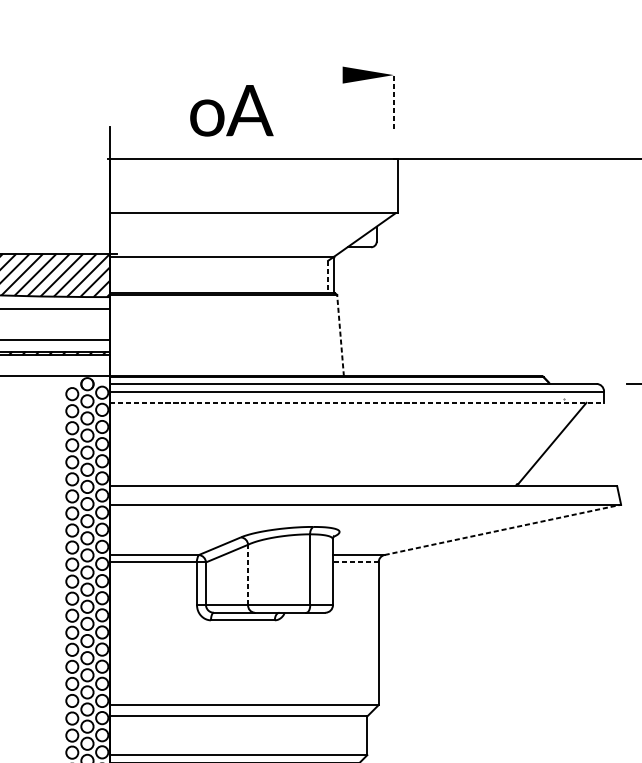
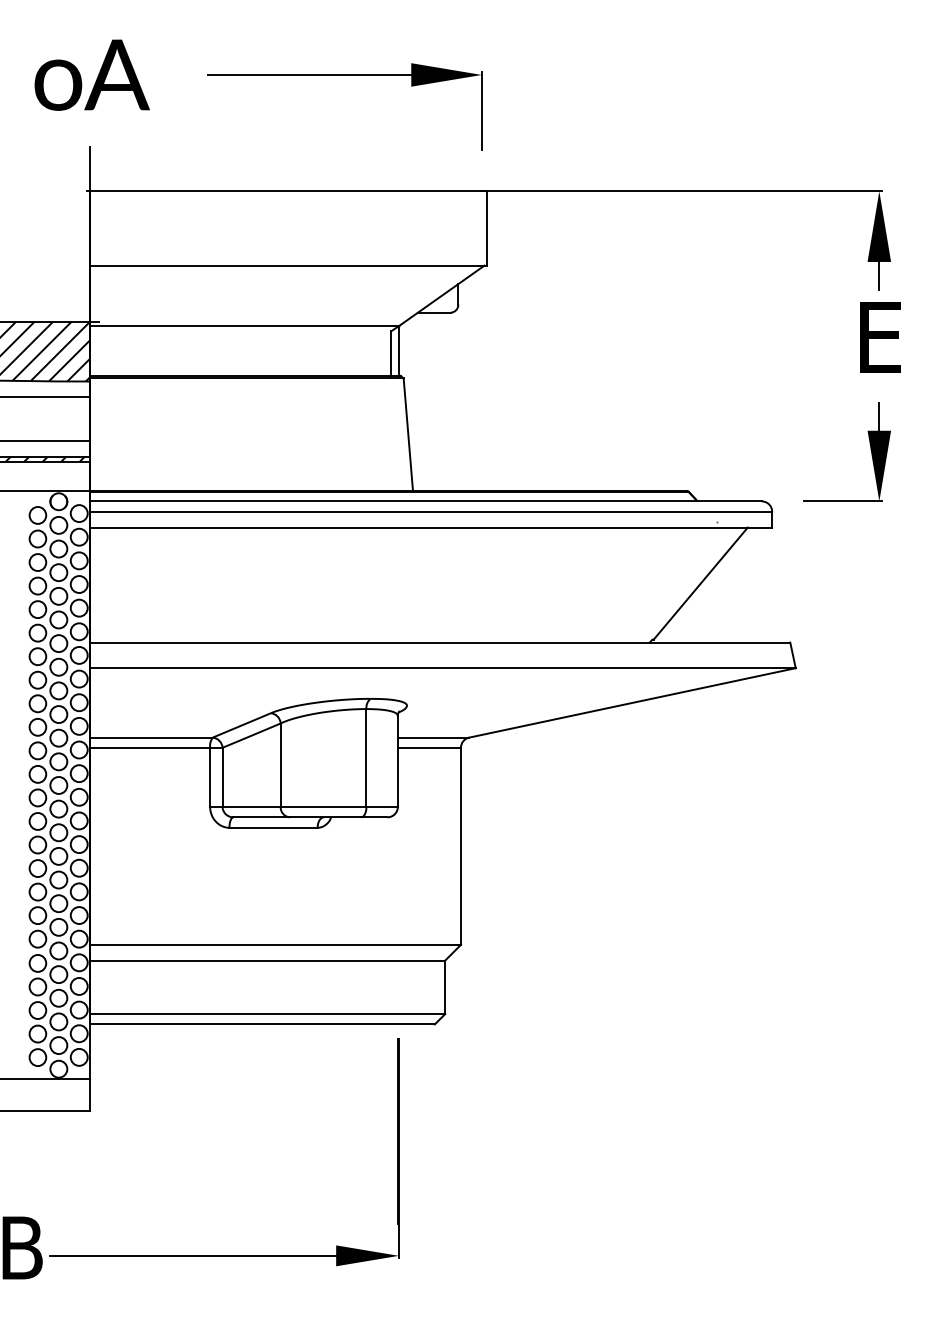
line: (268, 74) -> (309, 74), added
line: (393, 100) -> (481, 110), dashed -> solid
text: (231, 110) -> (91, 74), moved
line: (328, 277) -> (391, 354), dashed -> solid
line: (340, 335) -> (408, 434), dashed -> solid
line: (357, 402) -> (431, 527), dashed -> solid
line: (502, 529) -> (632, 702), dashed -> solid
line: (355, 562) -> (429, 747), dashed -> solid
line: (247, 575) -> (280, 765), dashed -> solid

